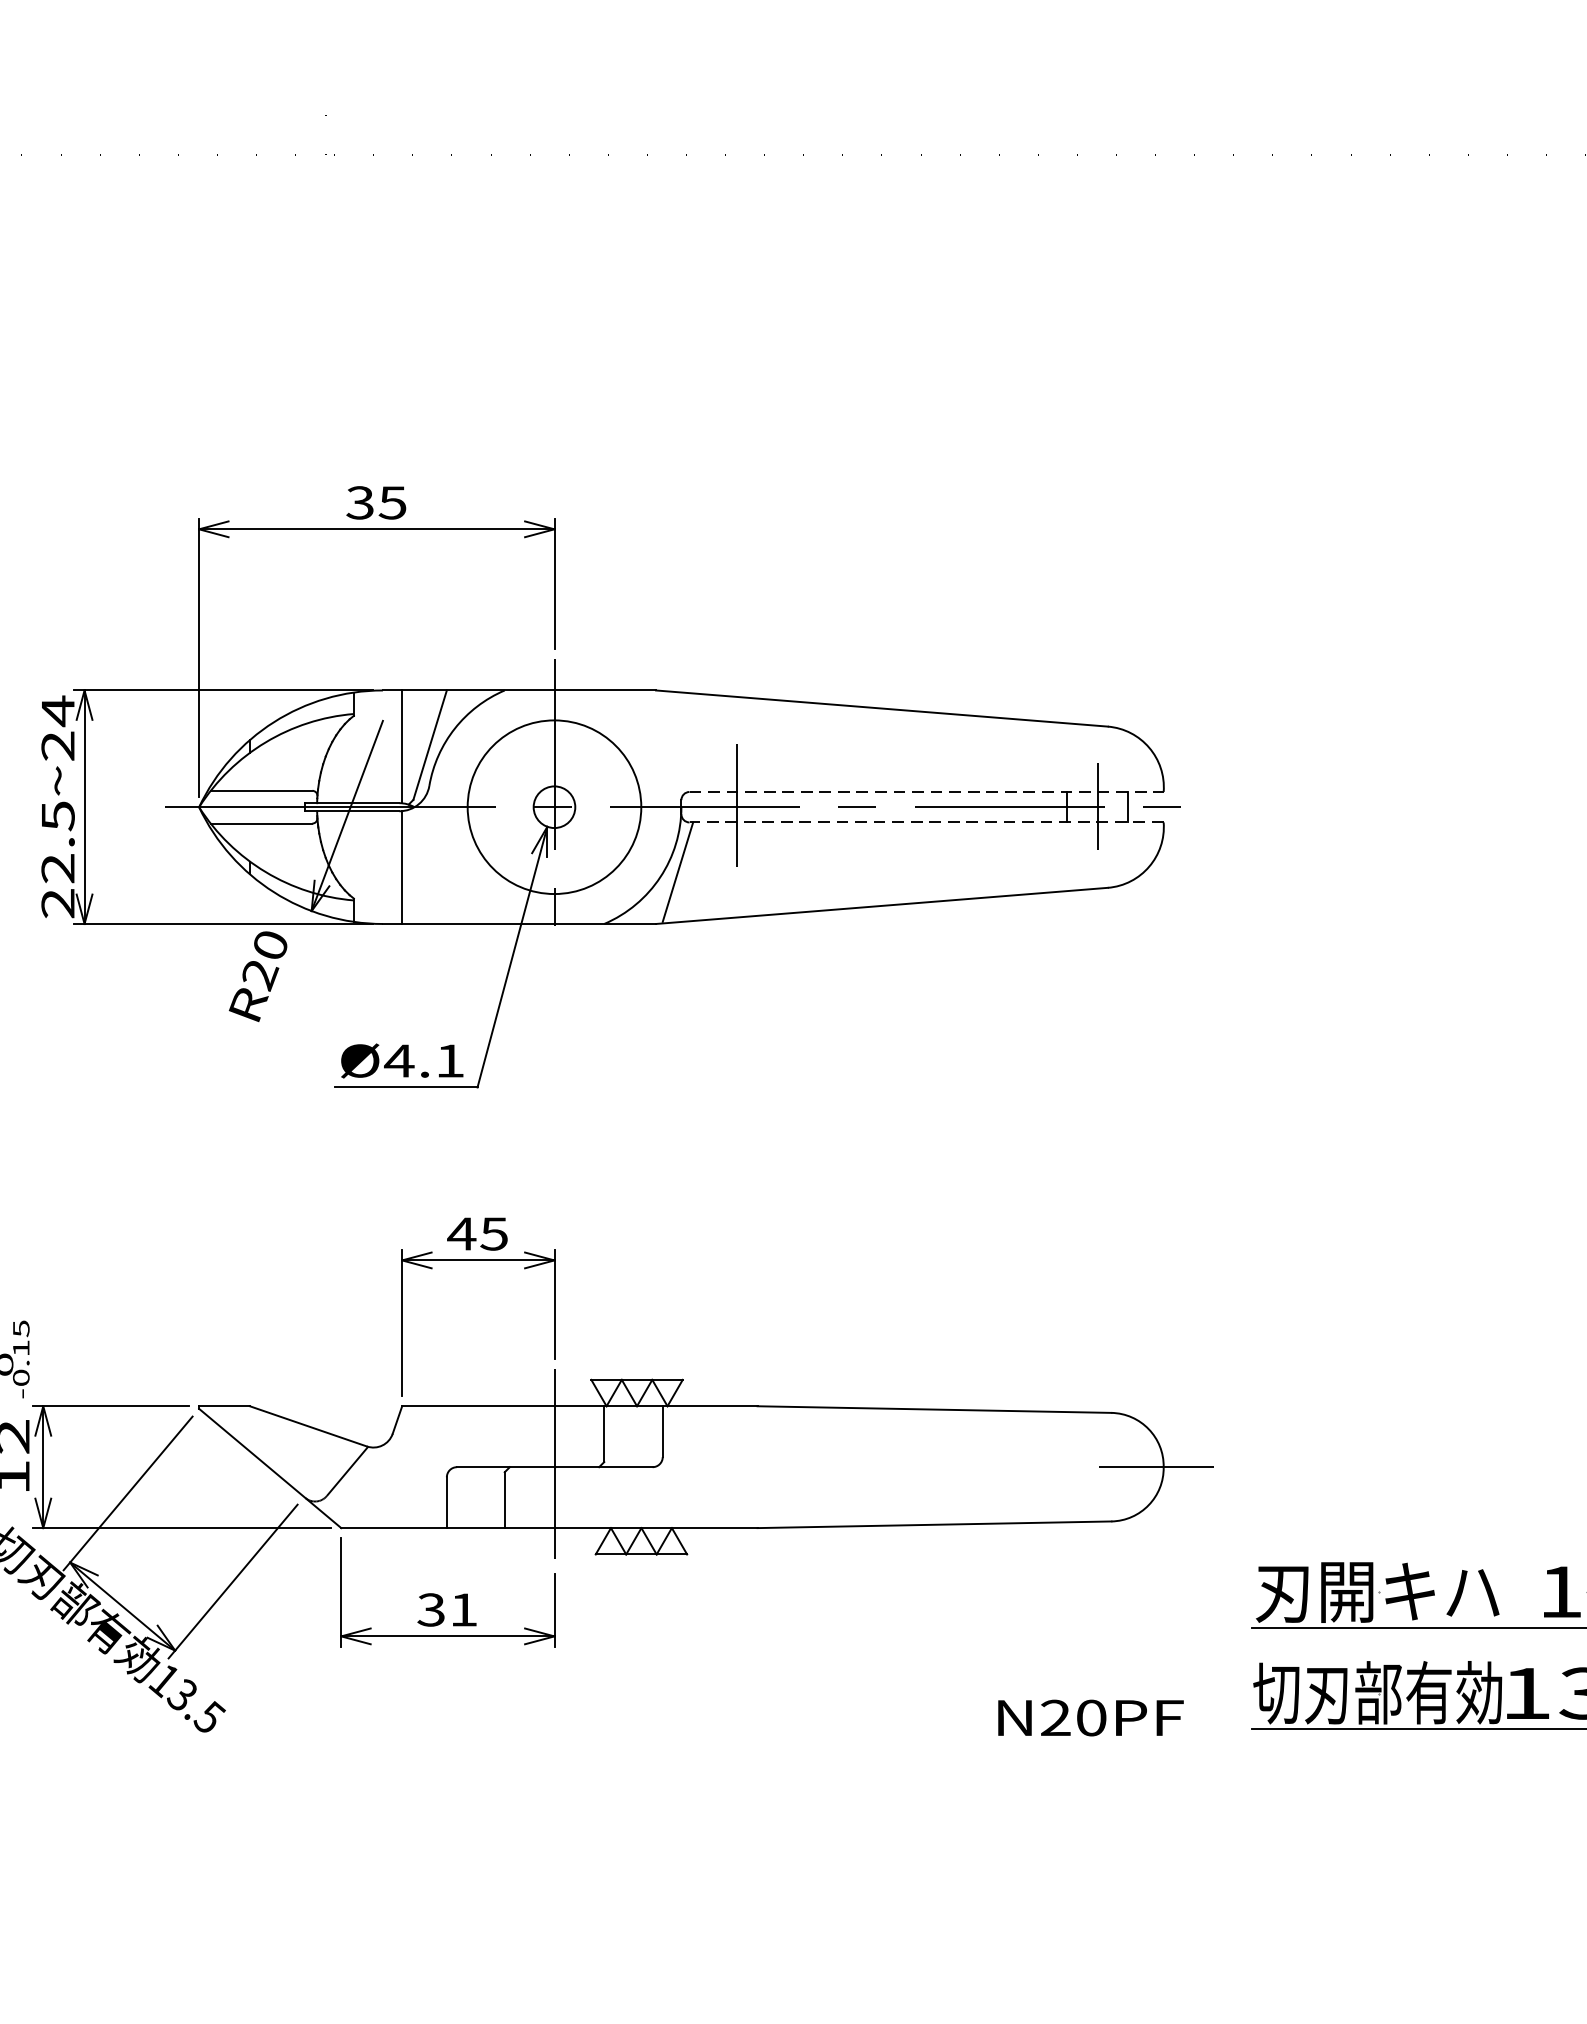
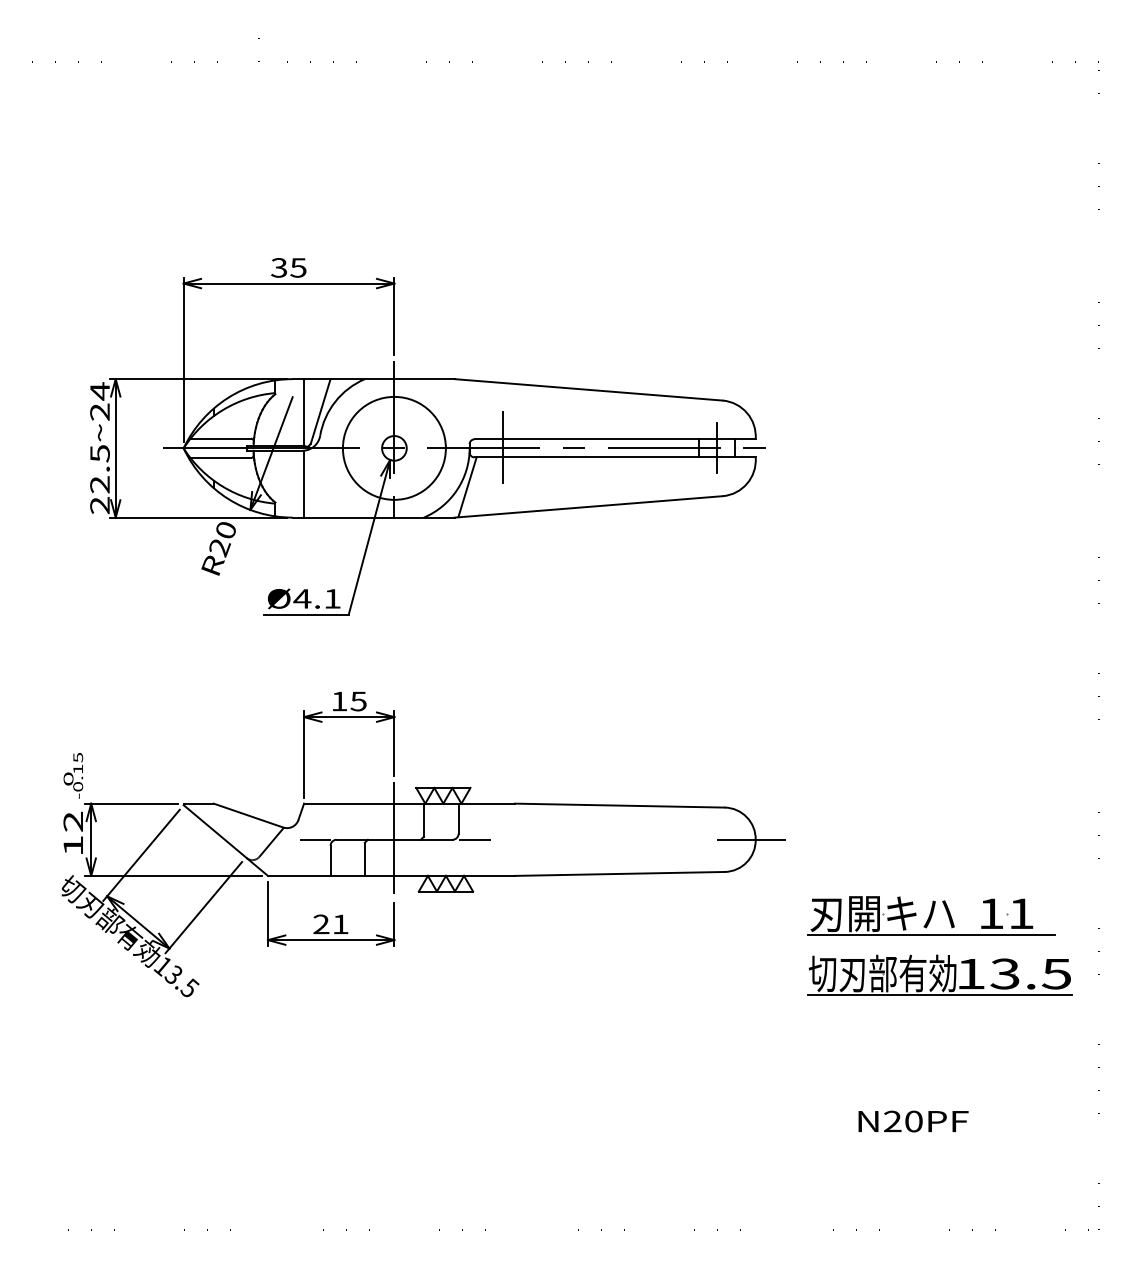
line: (927, 792) -> (615, 439), dashed -> solid
line: (927, 822) -> (615, 457), dashed -> solid
text: (461, 1234) -> (339, 701), 45 -> 15
line: (419, 1466) -> (314, 839), added
line: (689, 1466) -> (474, 839), added
text: (431, 1610) -> (321, 924), 31 -> 21
text: (1090, 1717) -> (913, 1121), moved

